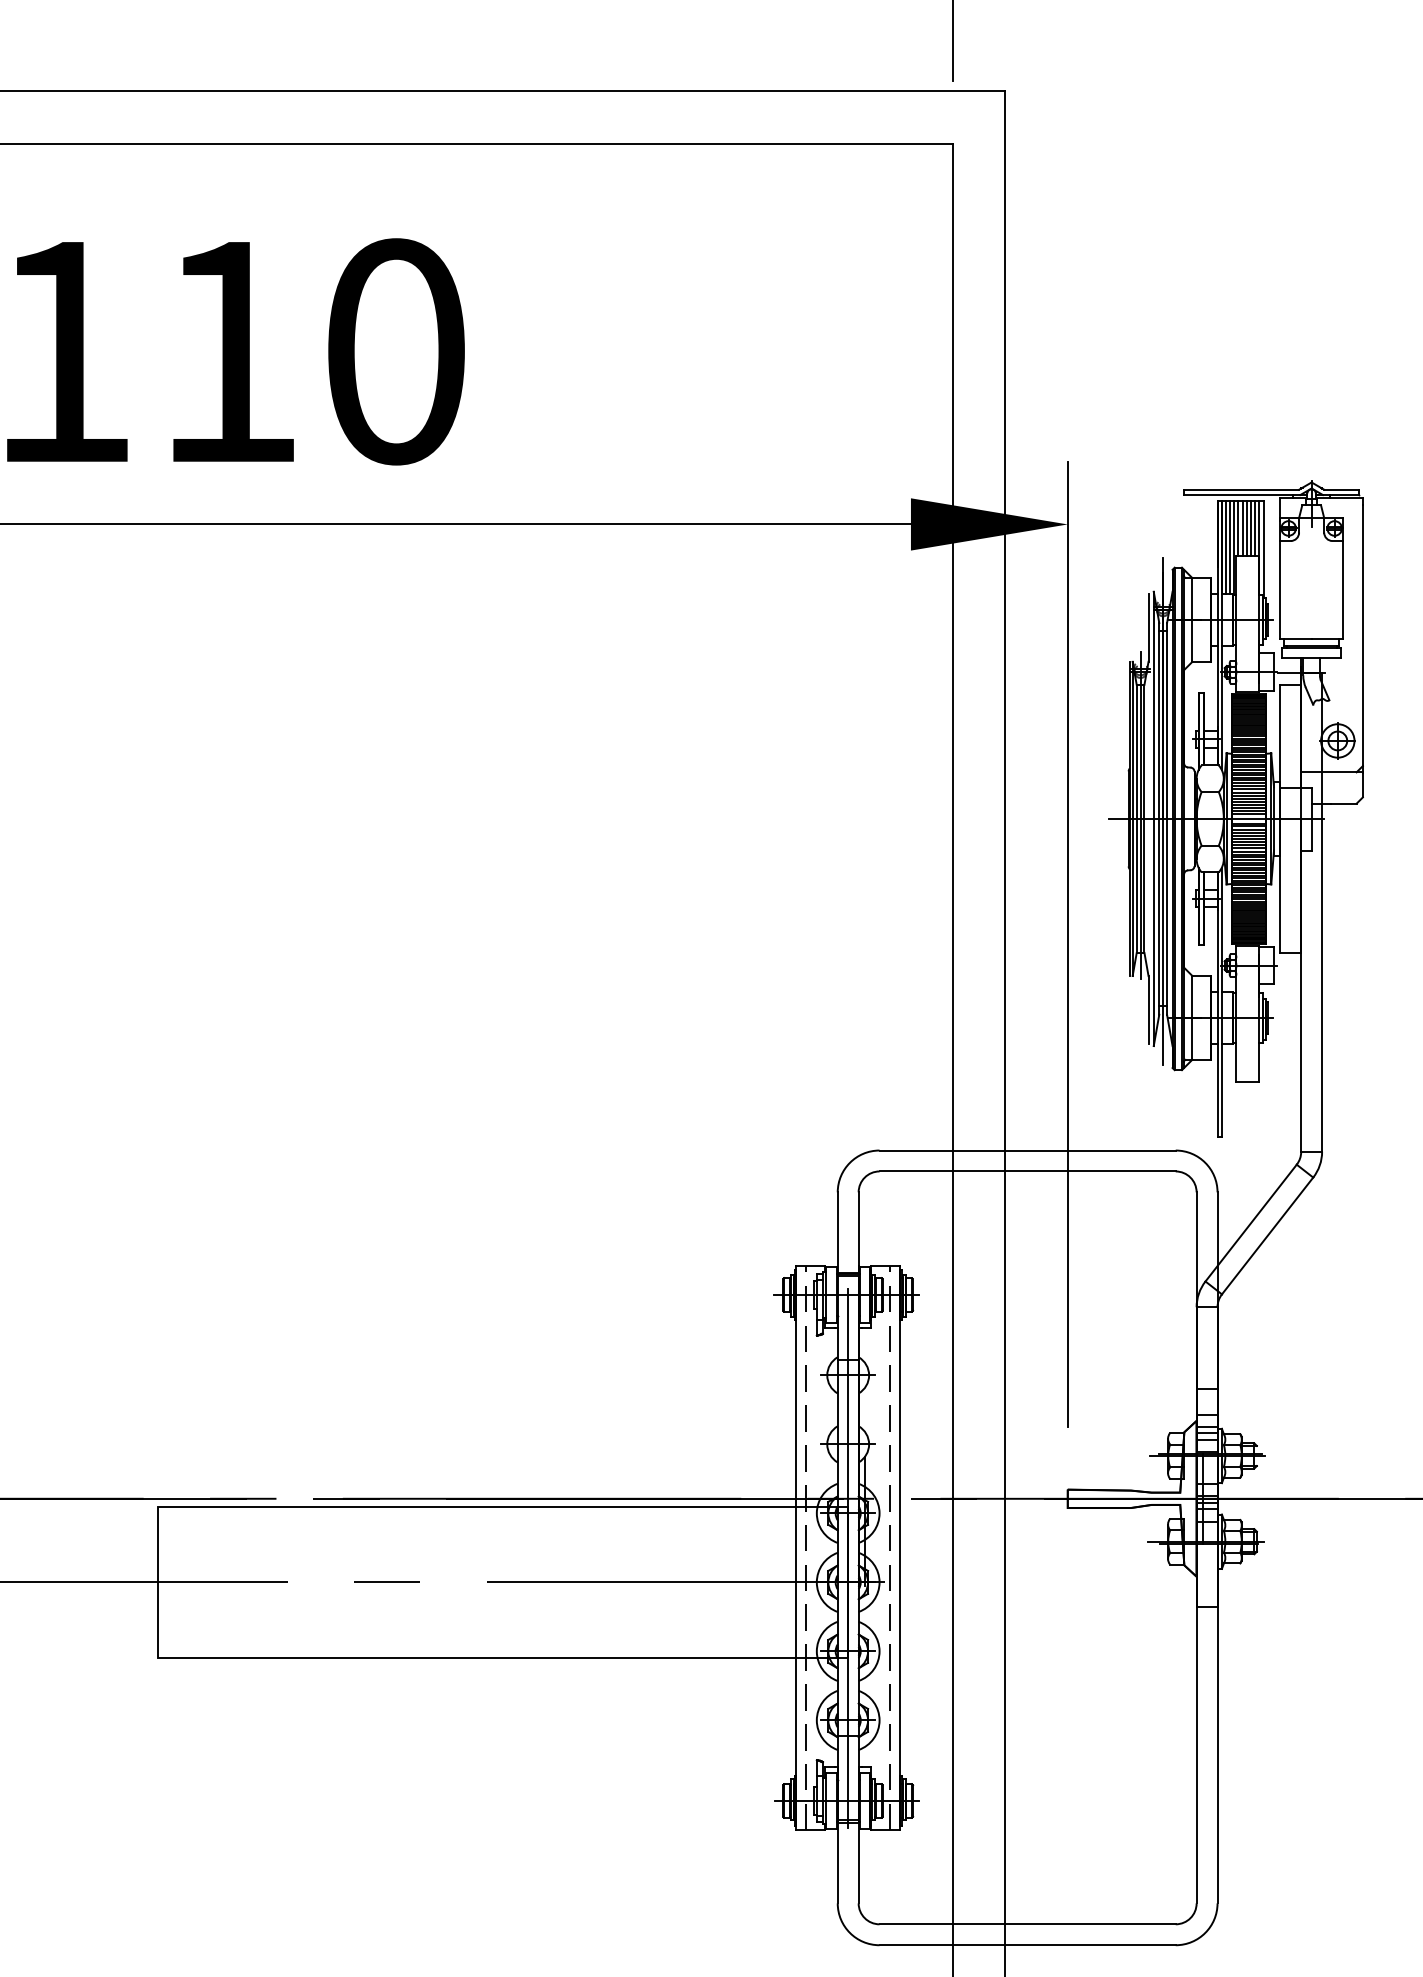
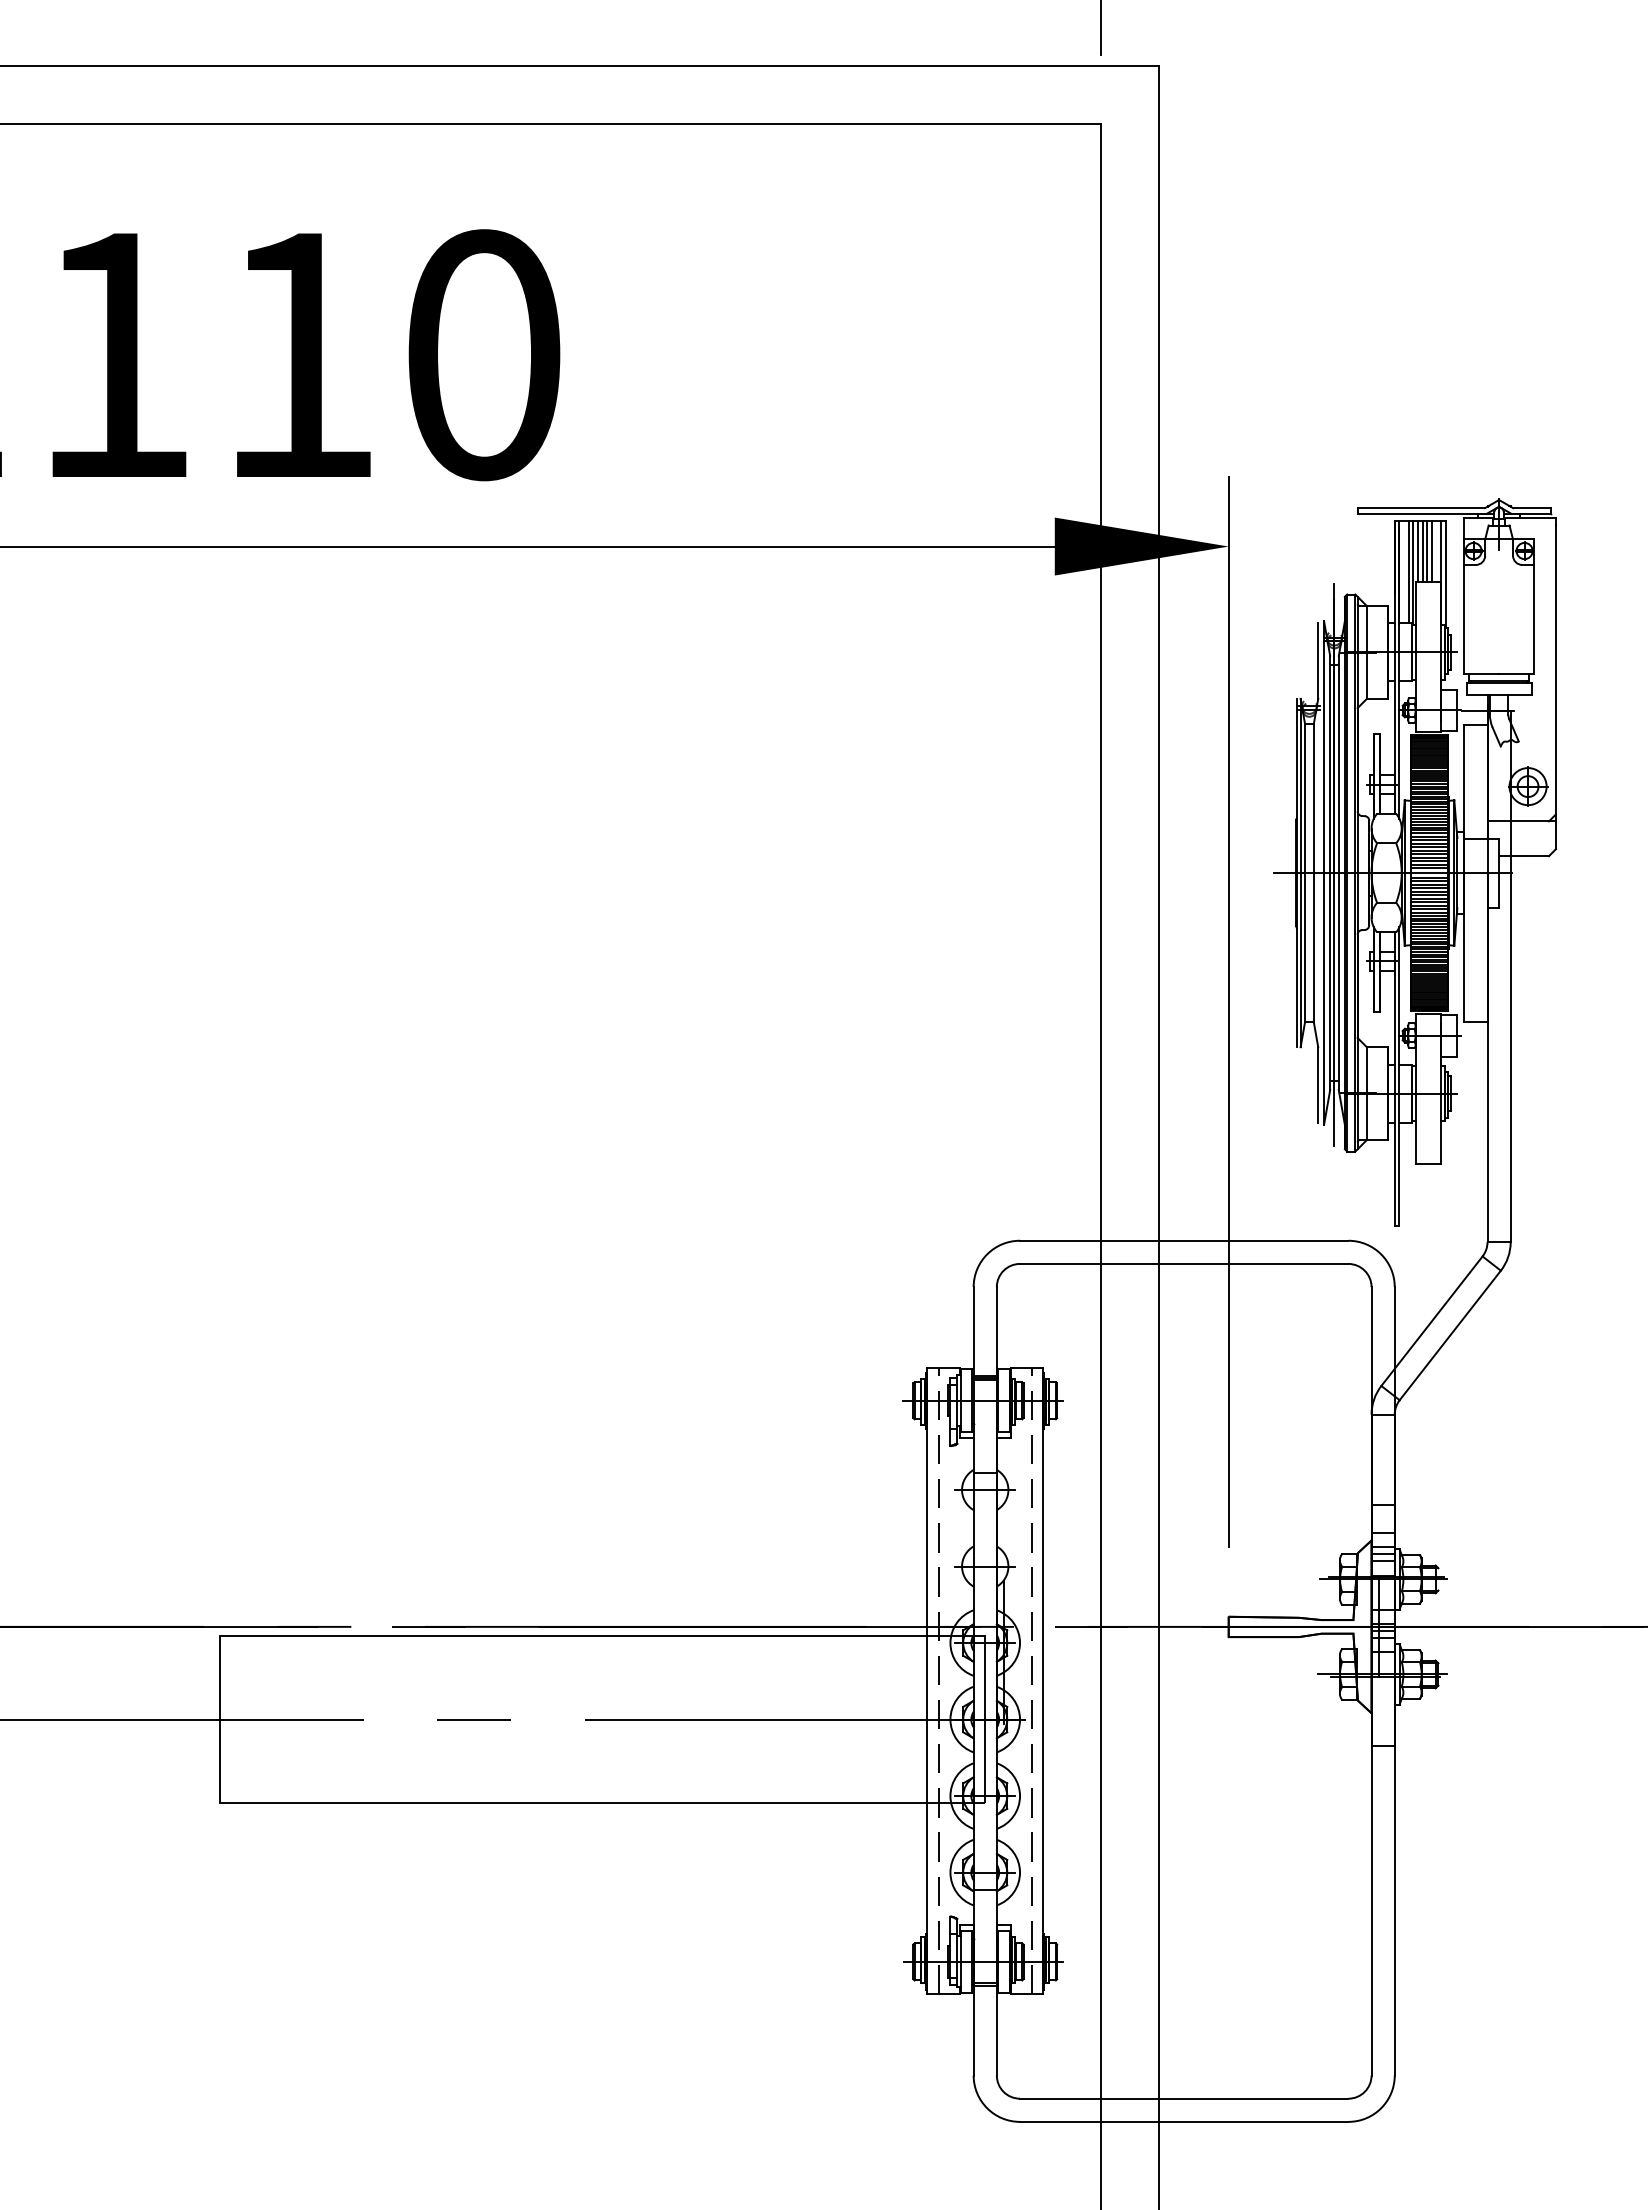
line: (1255, 527) -> (1436, 550), removed
line: (1226, 546) -> (1404, 571), removed
line: (1140, 814) -> (1309, 868), removed
line: (848, 1557) -> (985, 1692), removed

